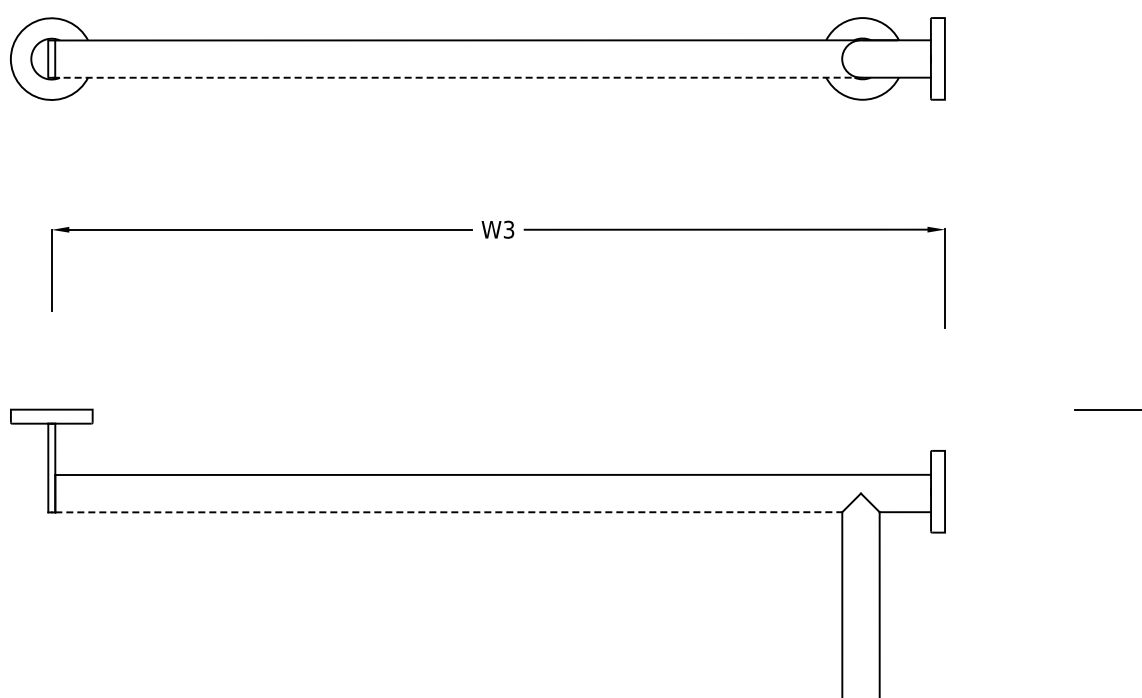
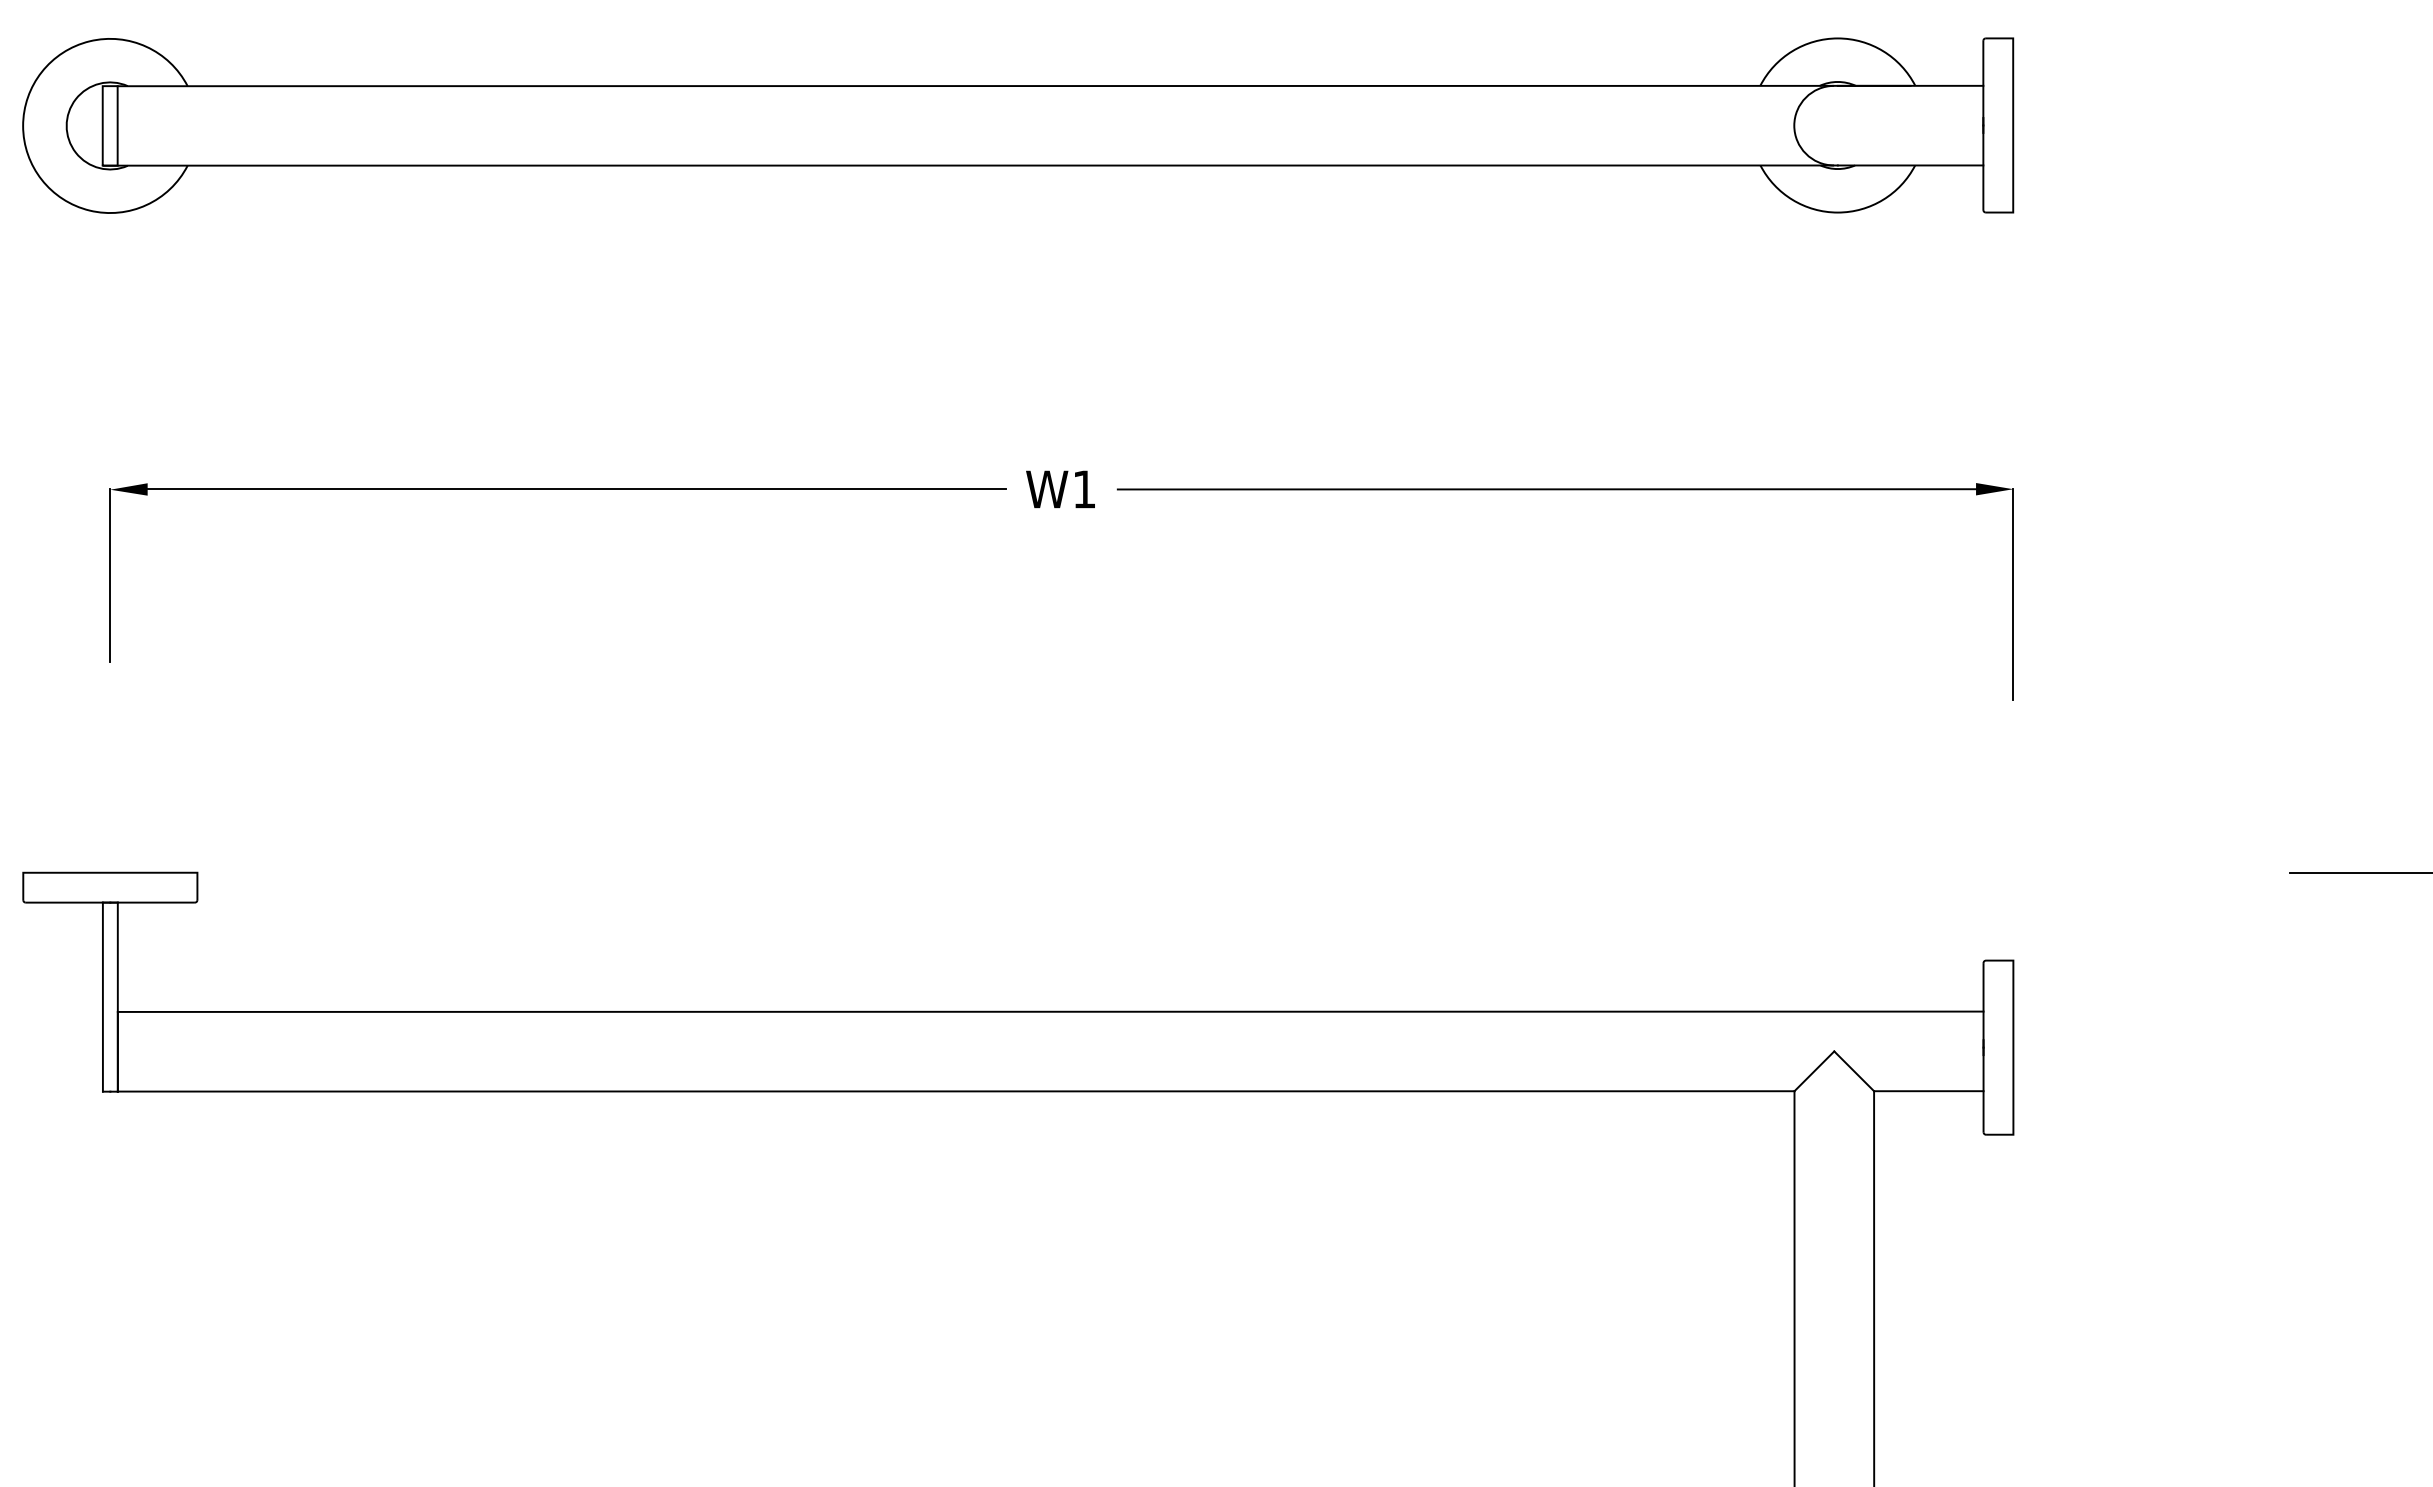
line: (454, 77) -> (968, 165), dashed -> solid
text: (508, 229) -> (1083, 488), W3 -> W1
line: (449, 512) -> (957, 1091), dashed -> solid

